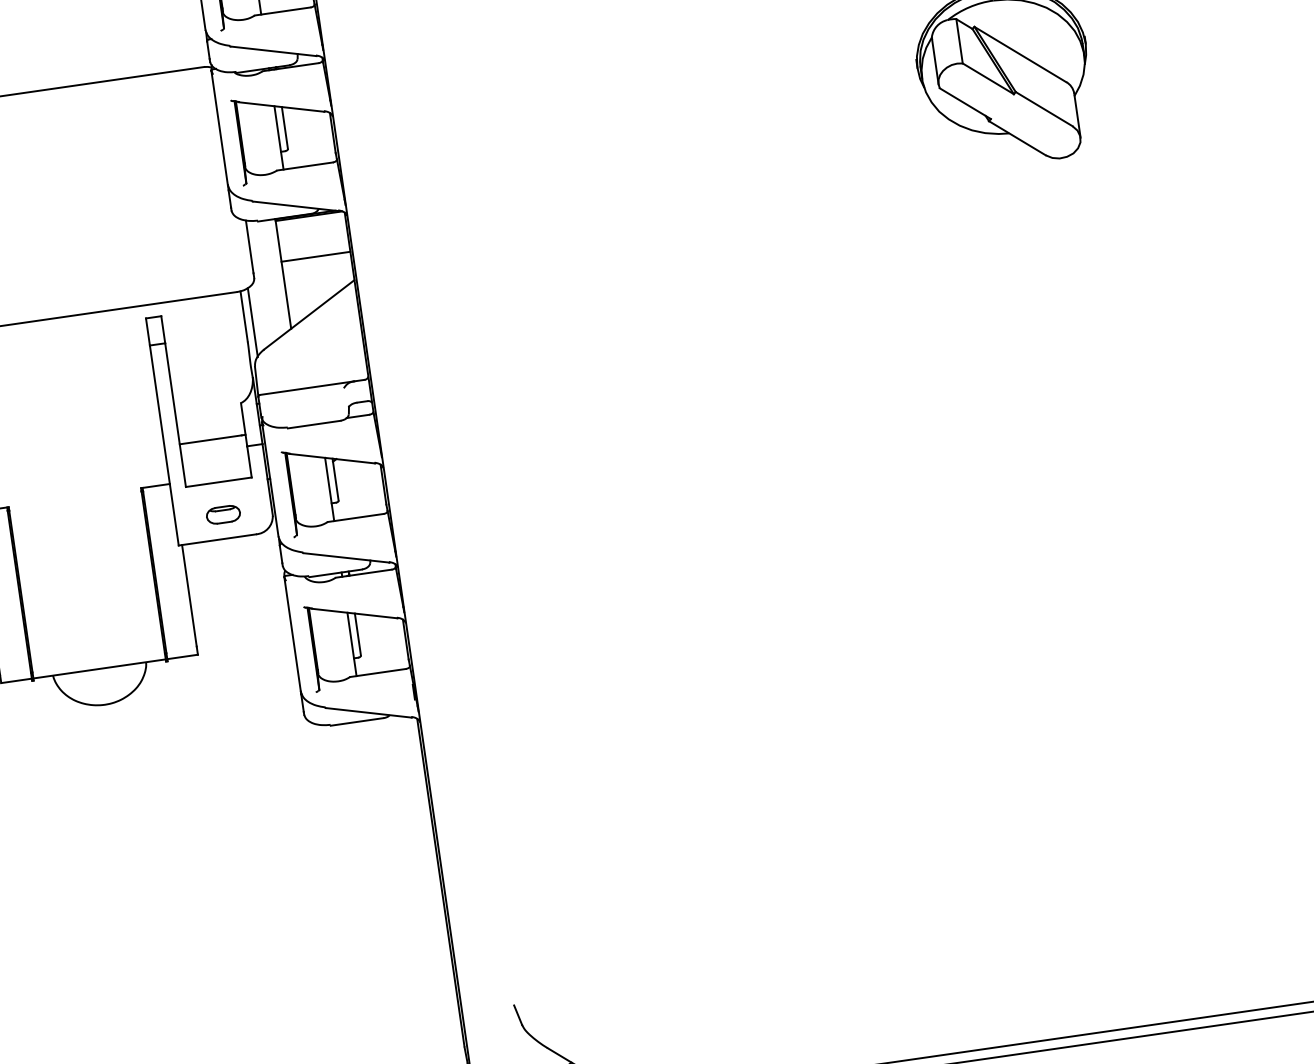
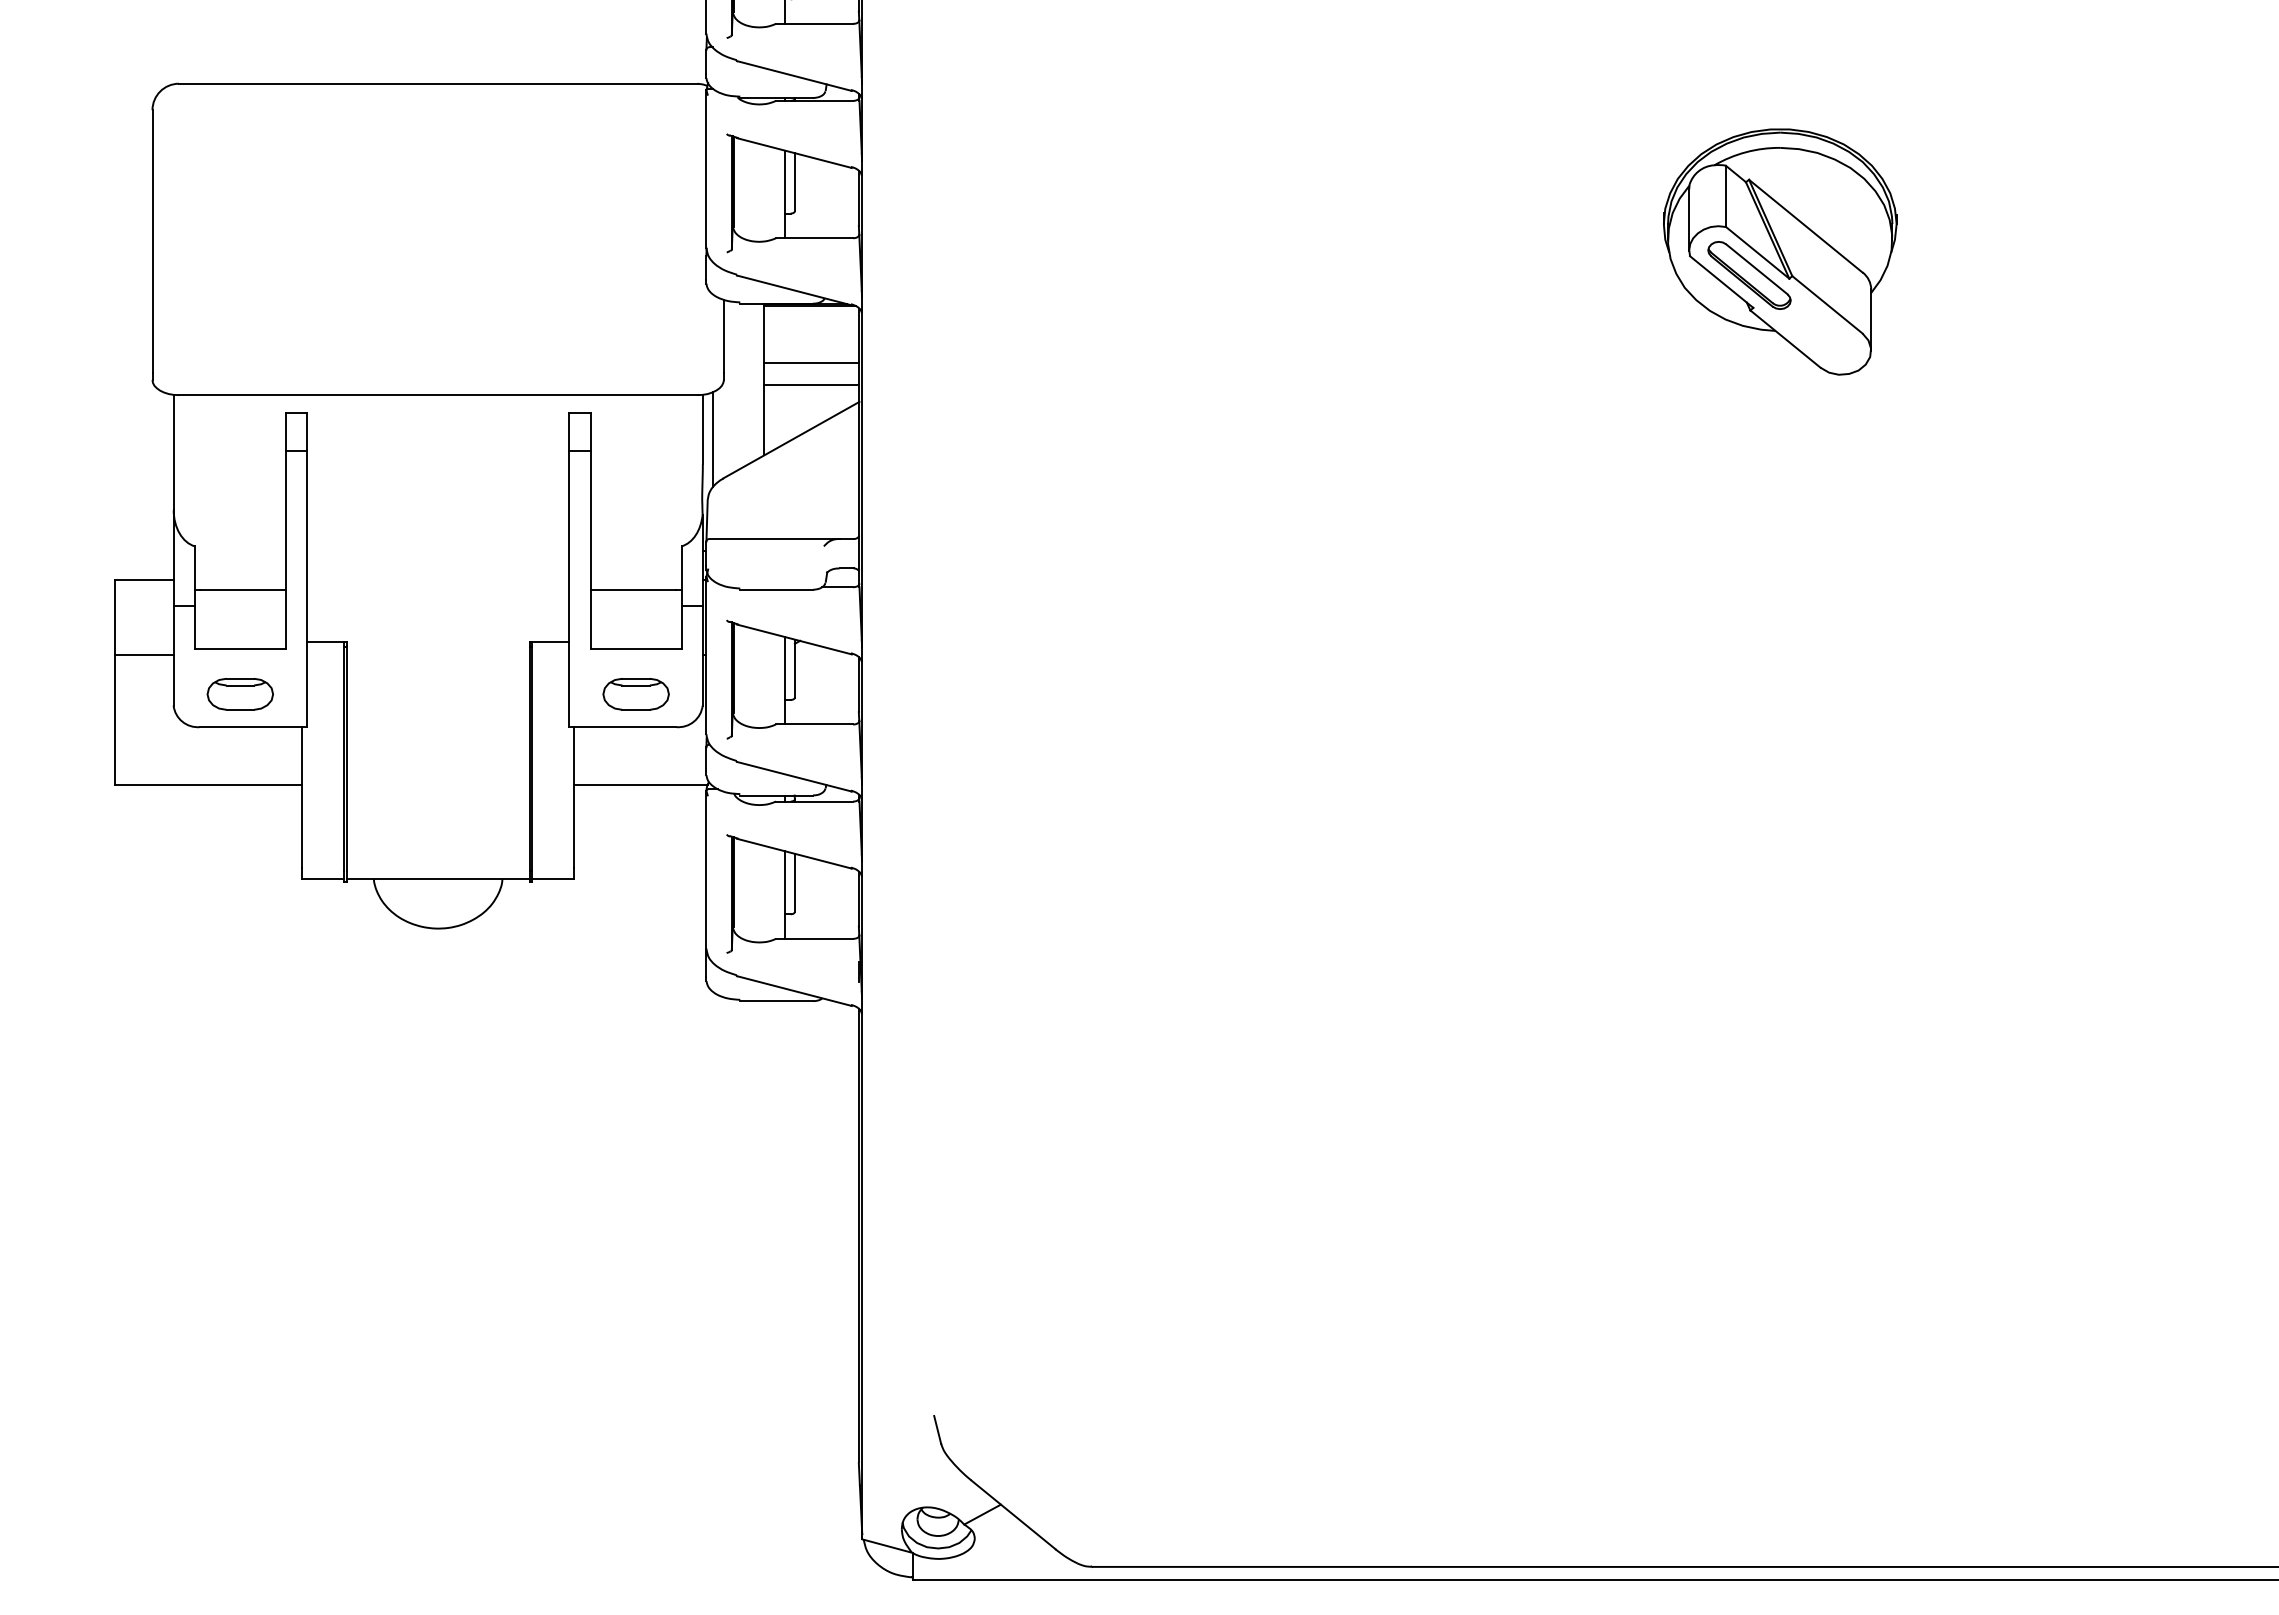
part: (984, 96) -> (1749, 275), added
line: (317, 272) -> (811, 384), added
part: (223, 514) -> (635, 694), size x1.43
line: (236, 580) -> (640, 785), added

